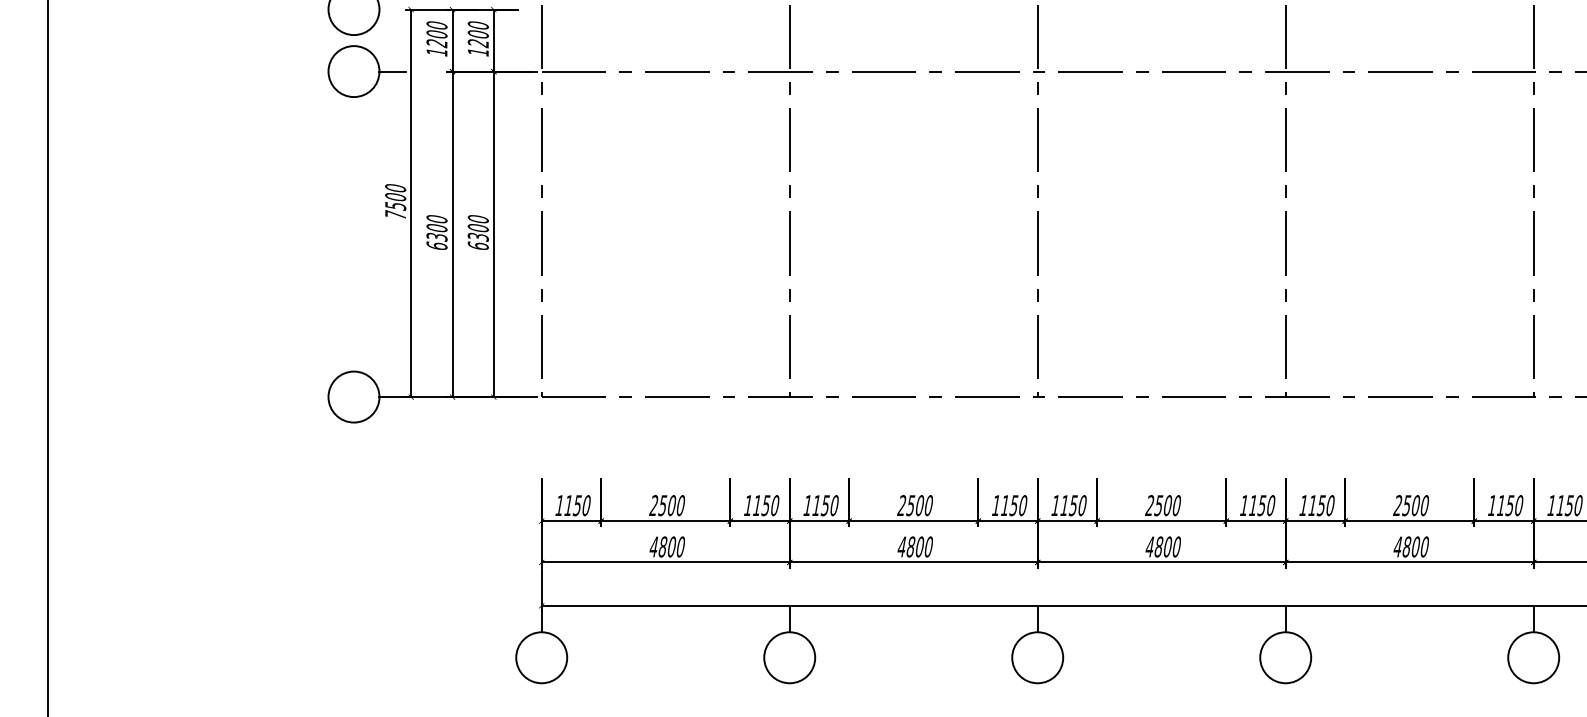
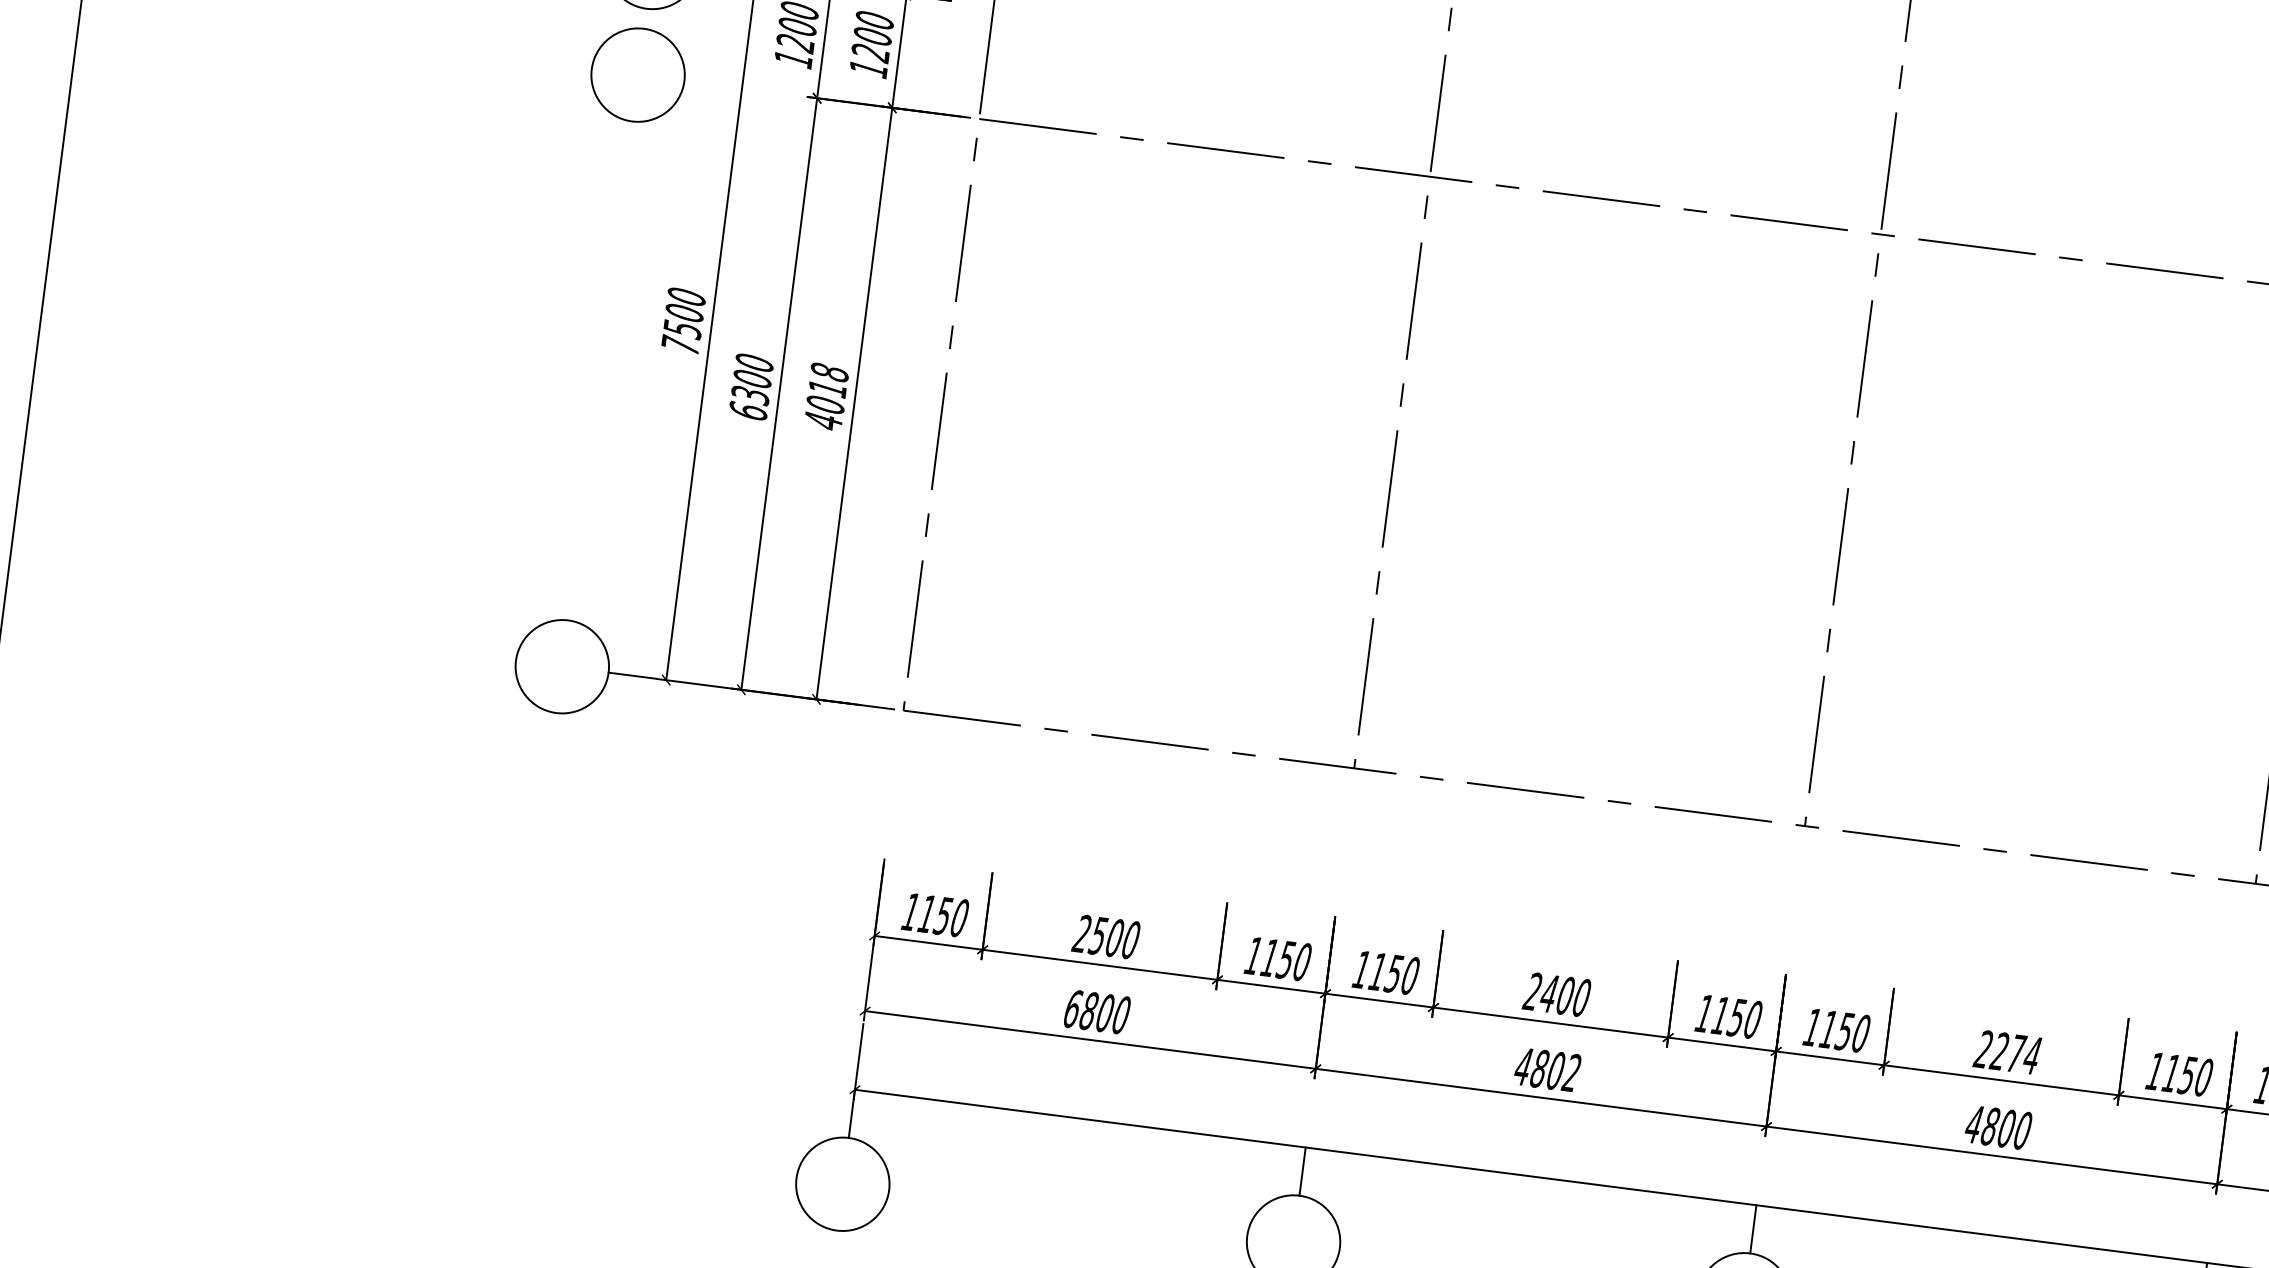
line: (392, 71) -> (708, 83), removed
text: (477, 232) -> (825, 396), 6300 -> 4018
text: (910, 505) -> (1548, 993), 2500 -> 2400
text: (1167, 505) -> (2015, 1053), 2500 -> 2274
text: (653, 546) -> (1071, 1008), 4800 -> 6800
text: (927, 546) -> (1569, 1071), 4800 -> 4802

